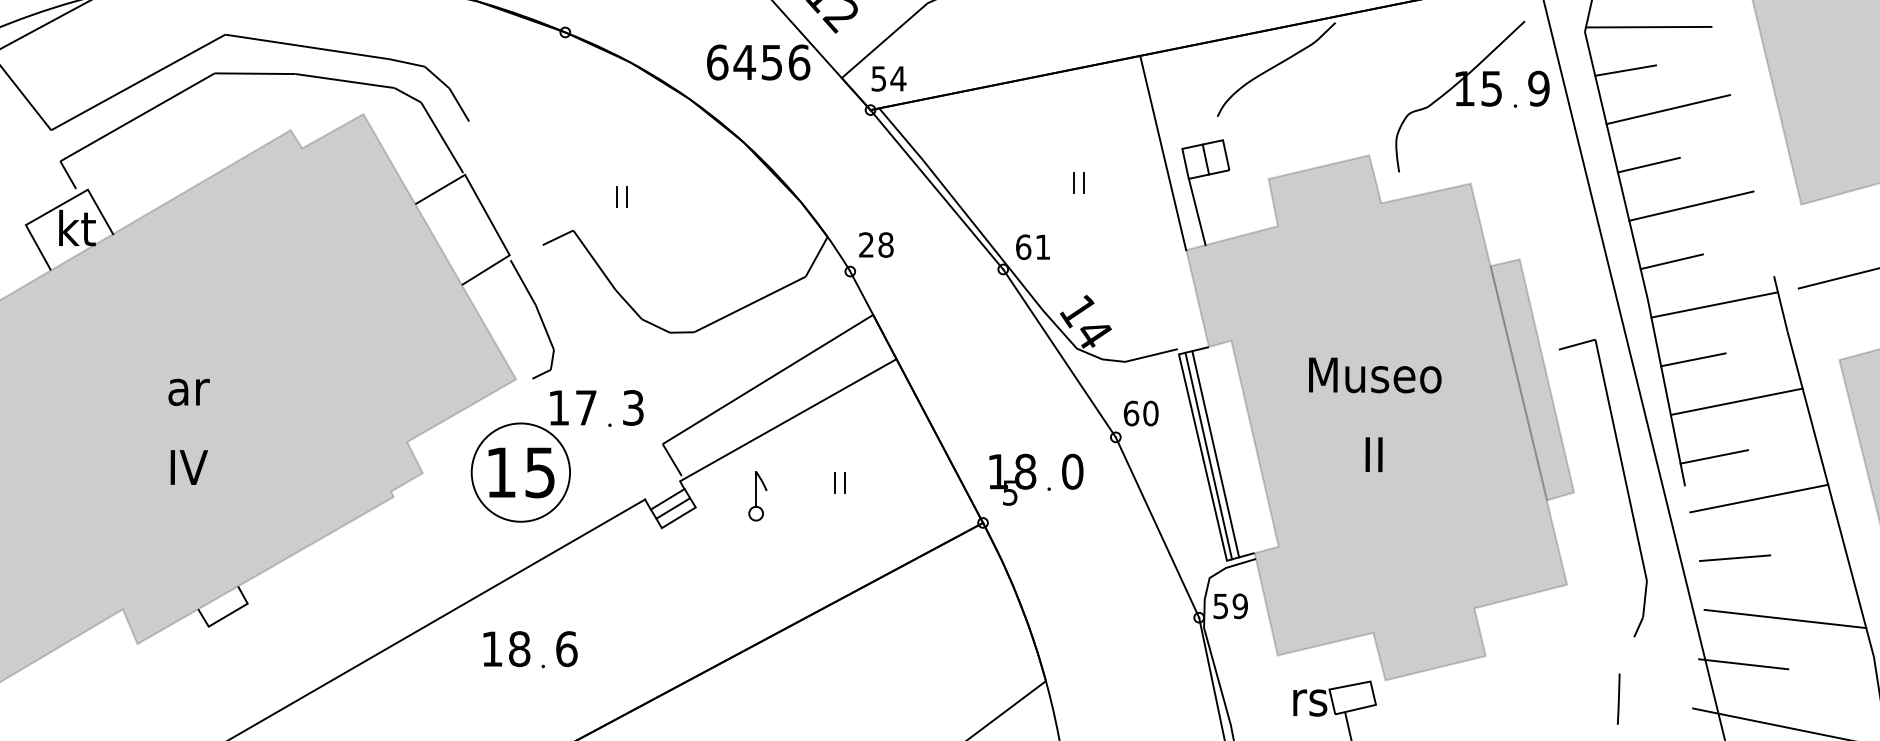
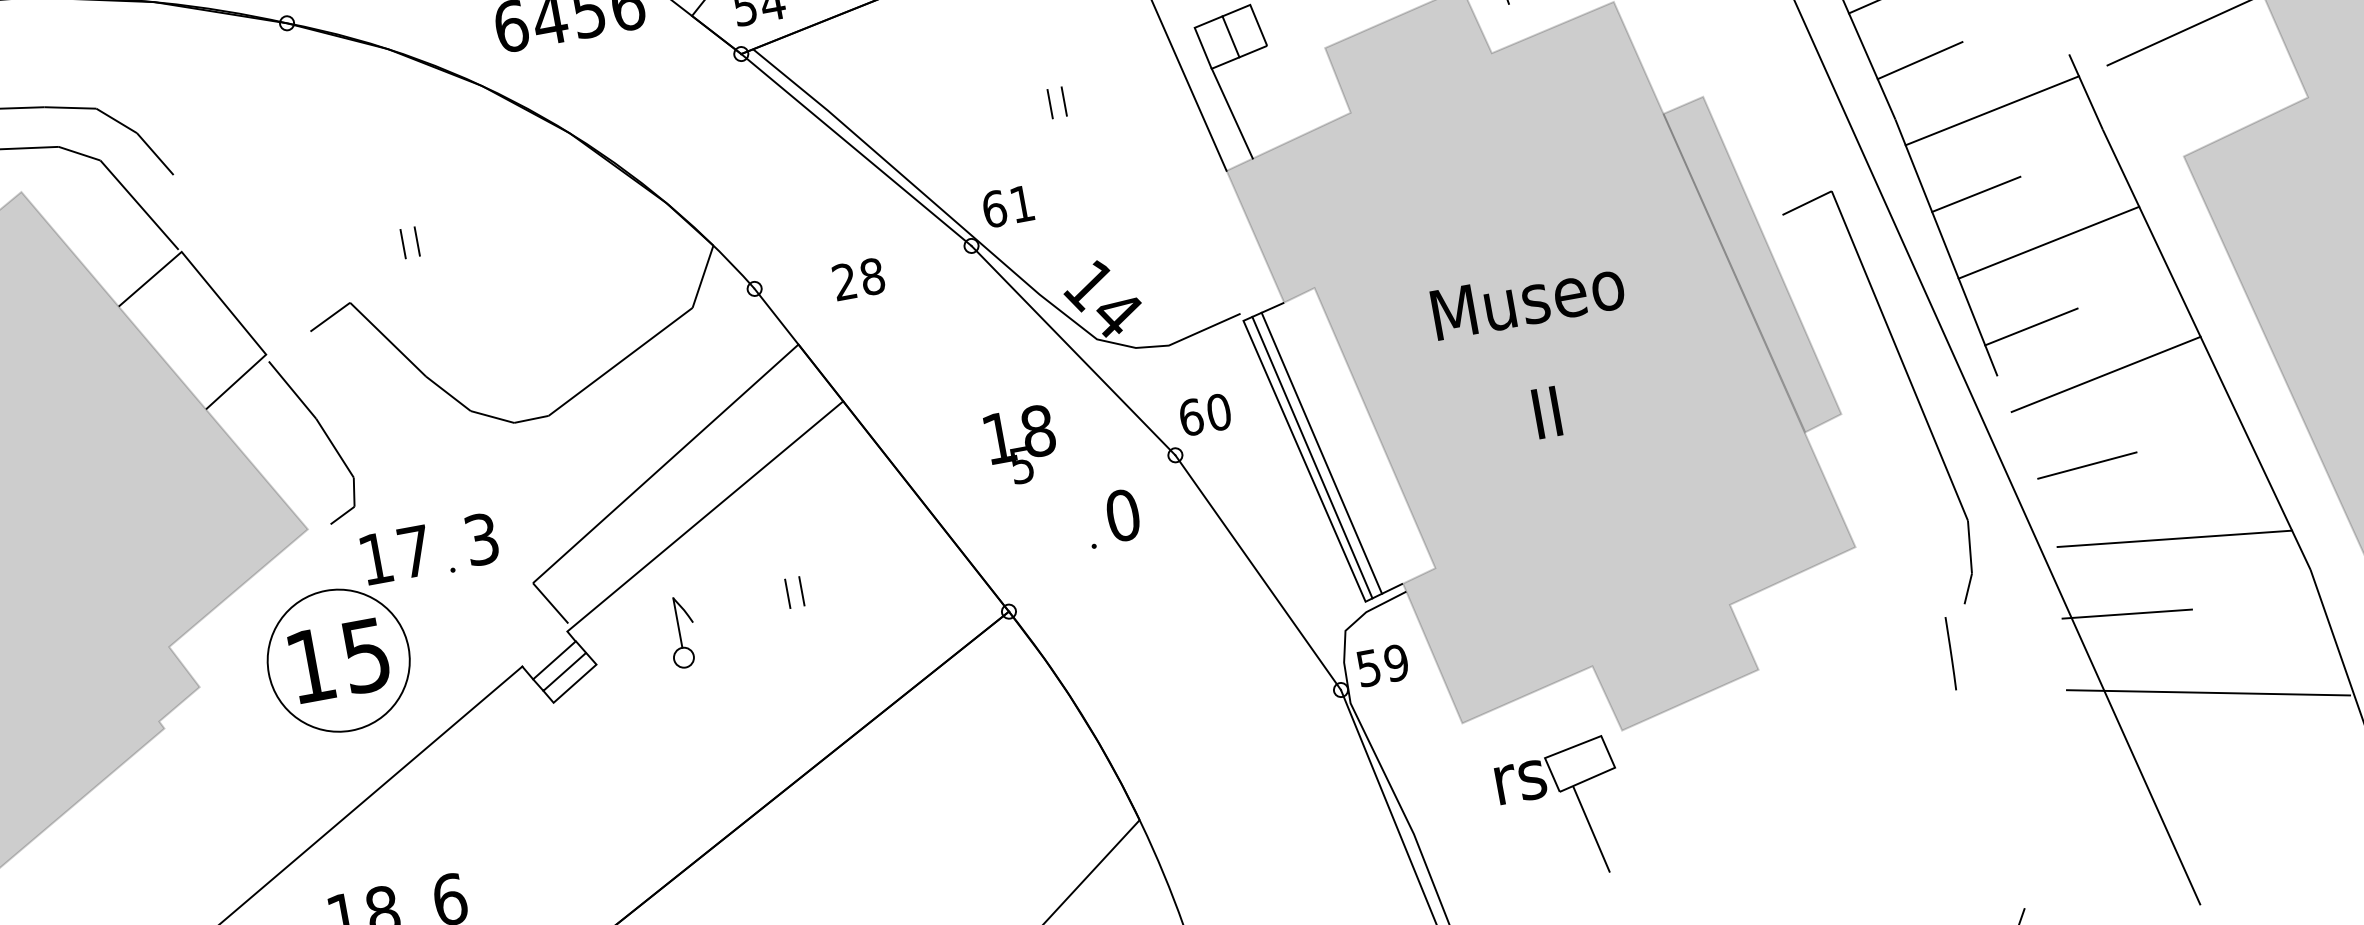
text: (876, 244) -> (858, 278), moved
text: (1012, 479) -> (1021, 445), moved
line: (1618, 698) -> (1950, 652), moved

